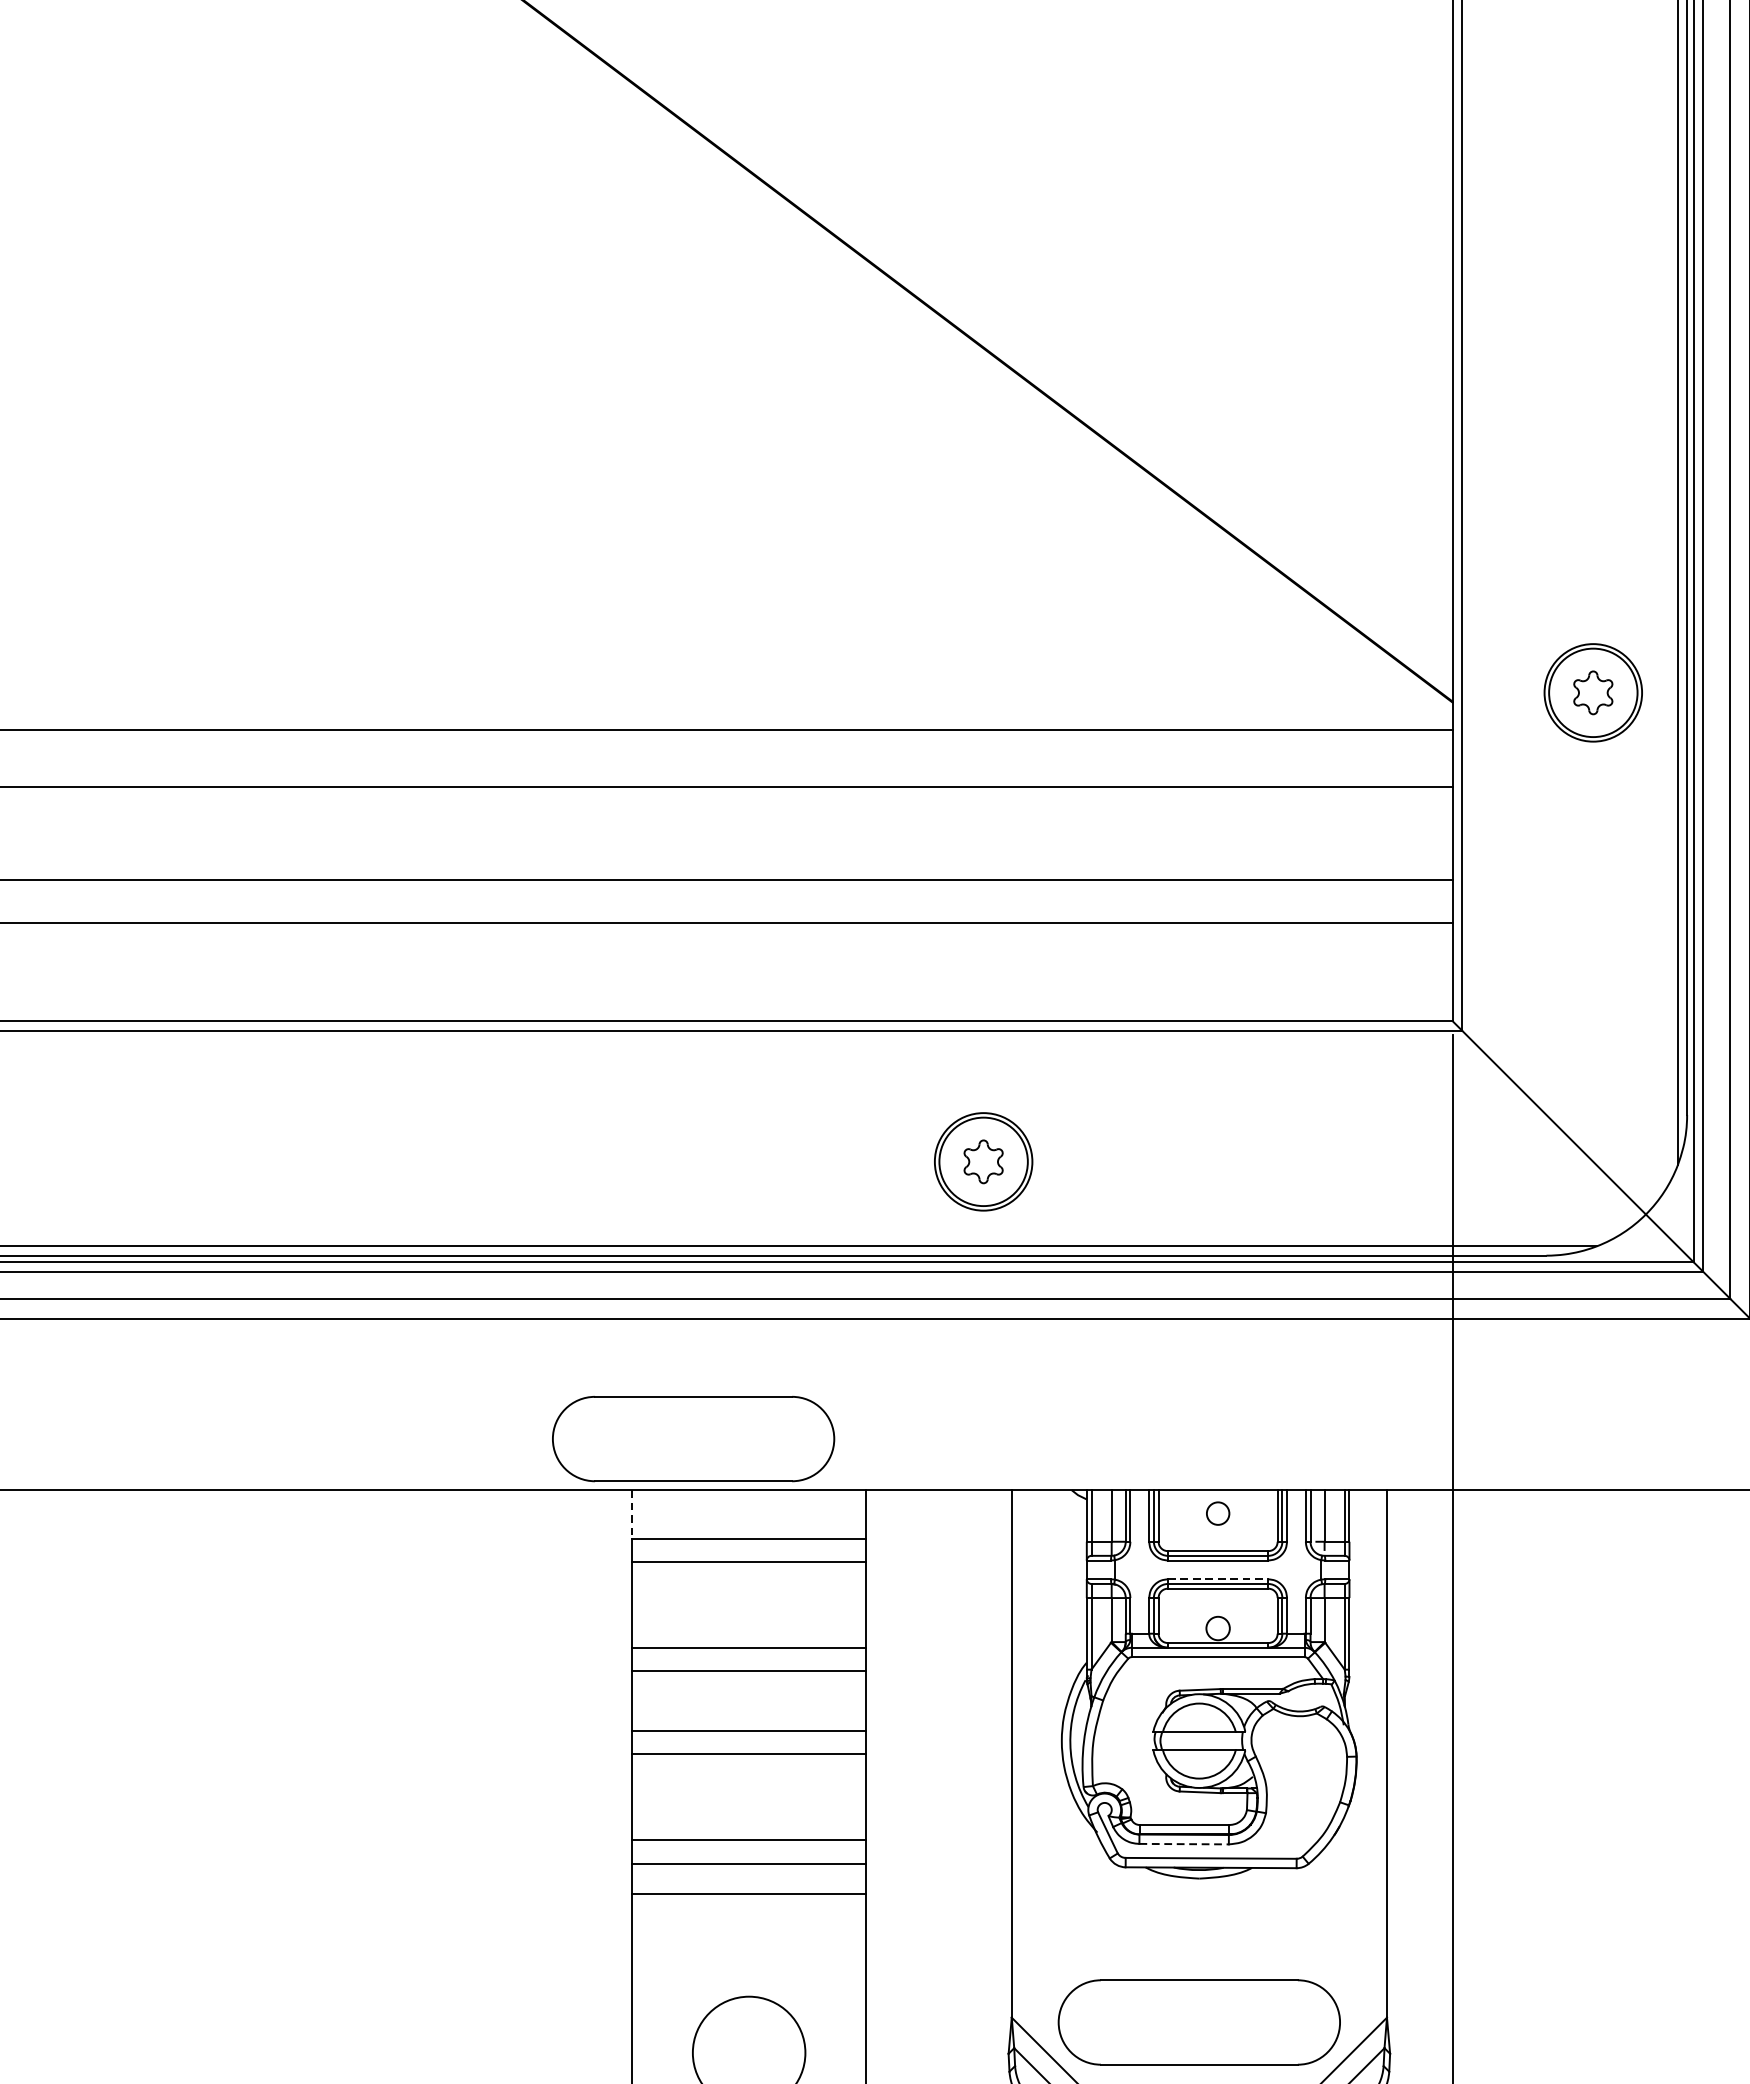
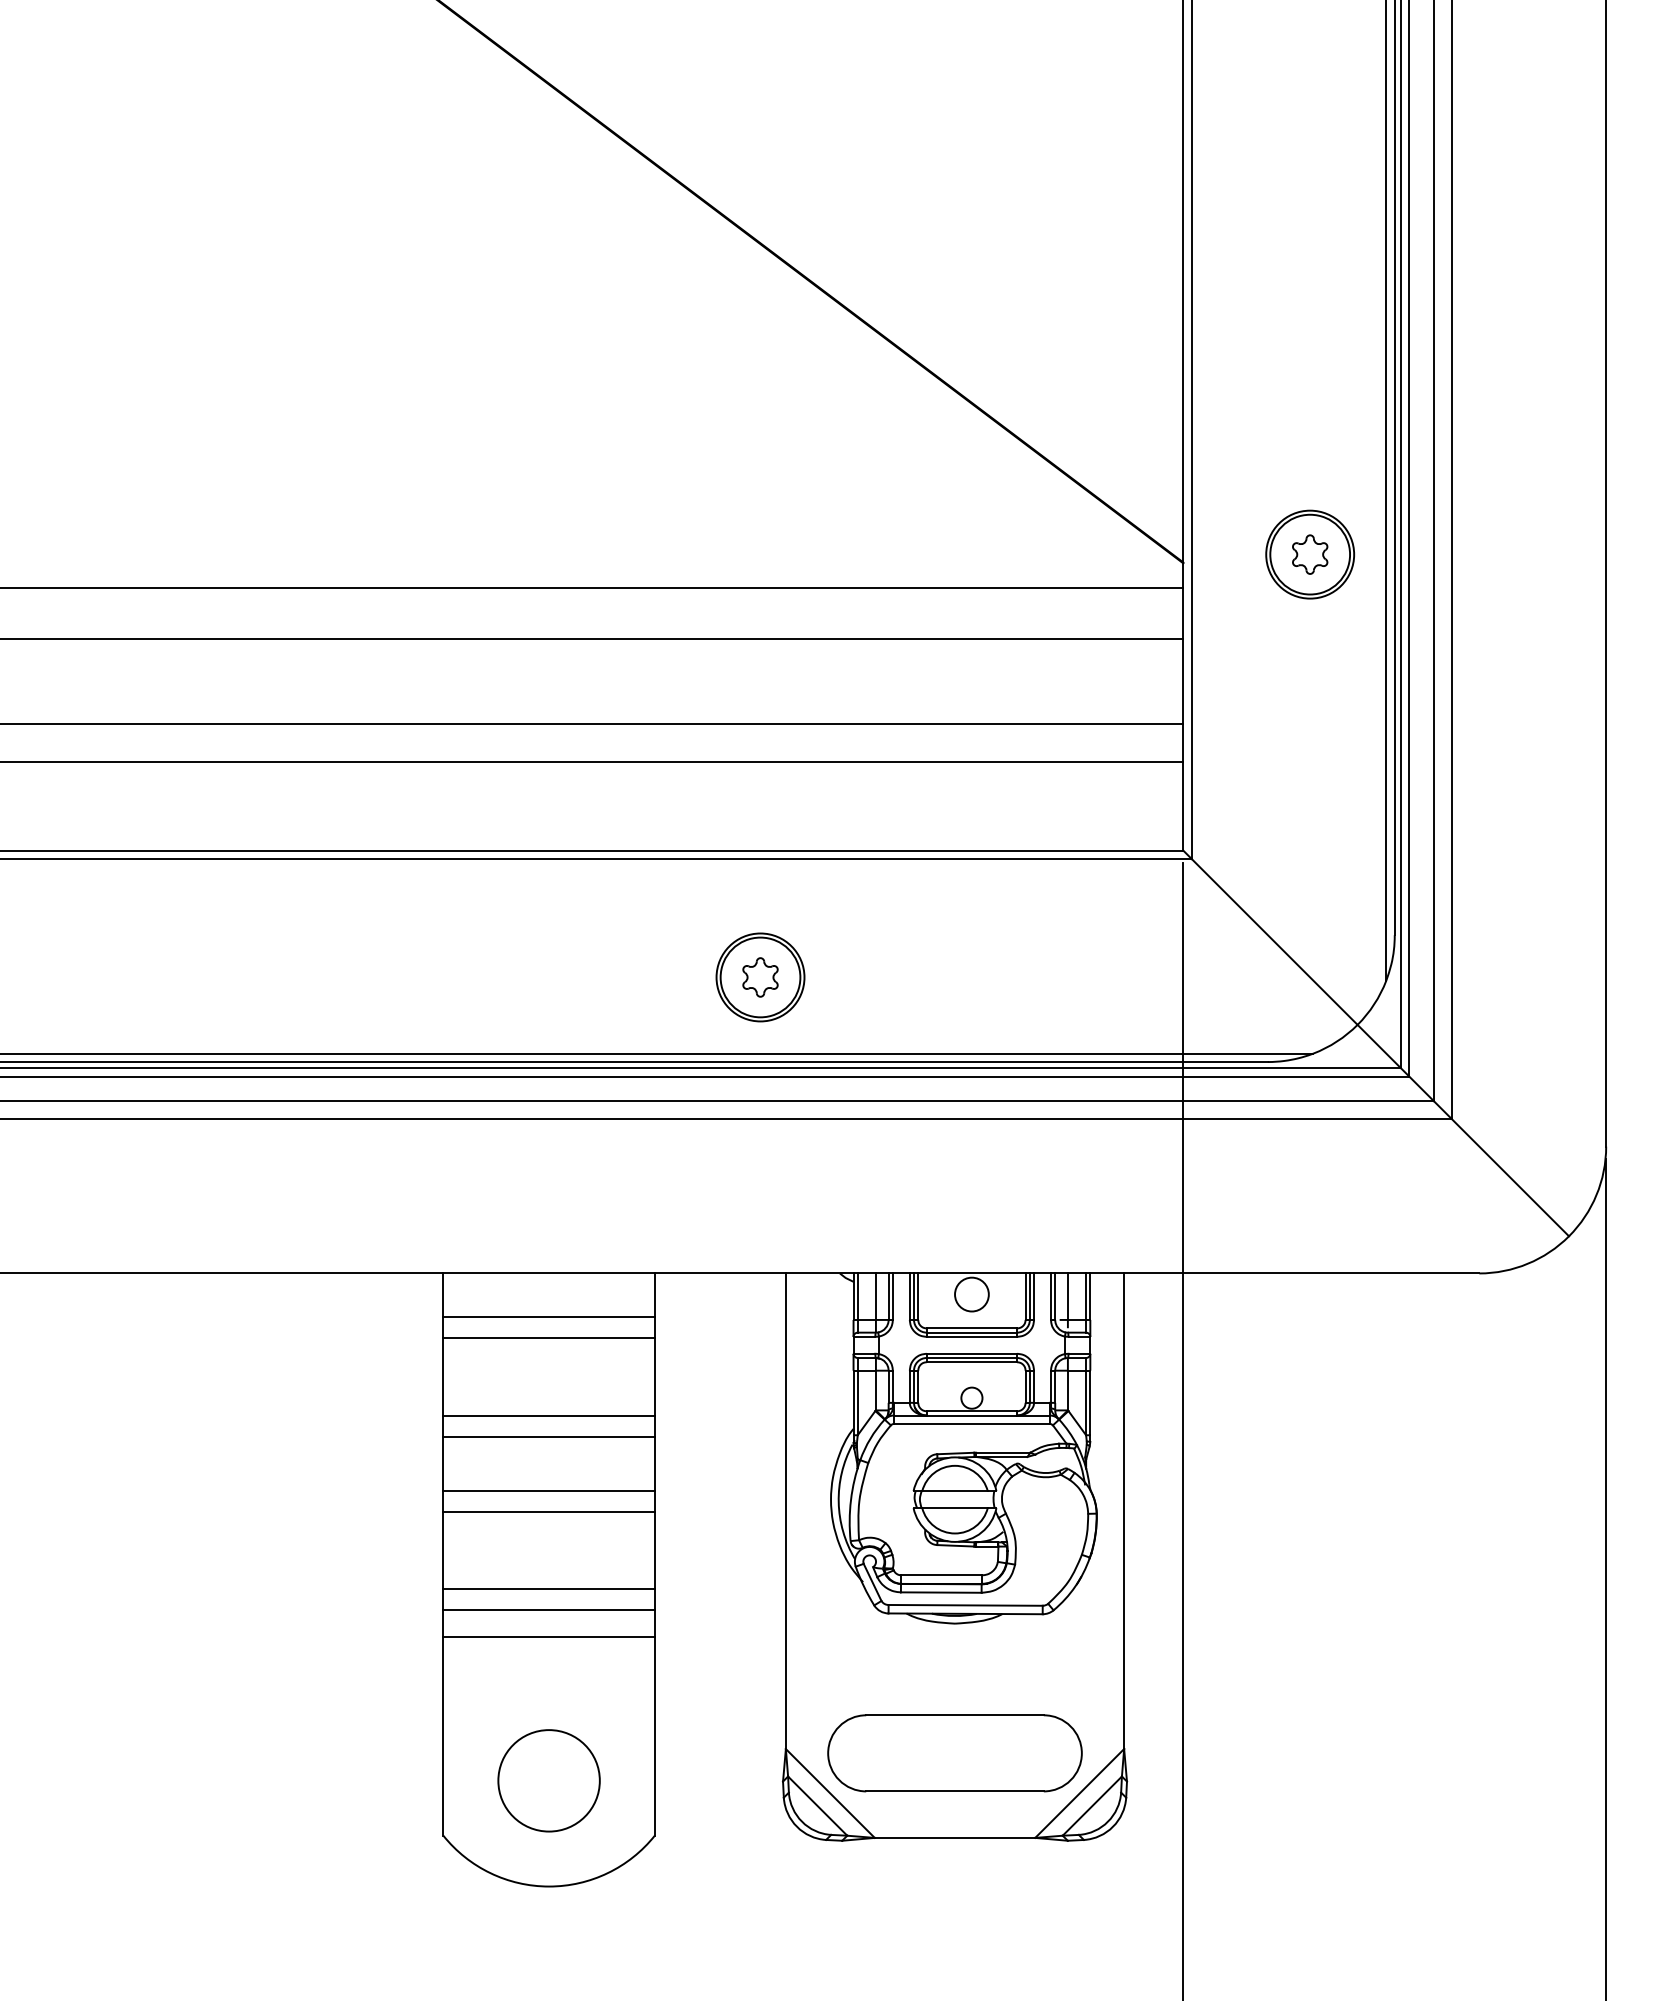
part: (693, 1439) -> (498, 1227), removed
circle: (1217, 1513) -> (971, 1294), size x1.67
line: (631, 1514) -> (443, 1295), dashed -> solid
line: (1218, 1578) -> (972, 1353), dashed -> solid
line: (1184, 1844) -> (941, 1592), dashed -> solid

